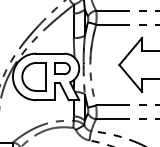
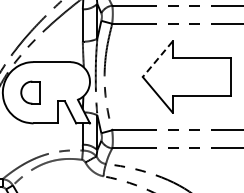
line: (130, 51) -> (157, 59), solid -> dashed
part: (62, 68) -> (67, 81), removed
part: (34, 76) -> (30, 92), size x0.6

